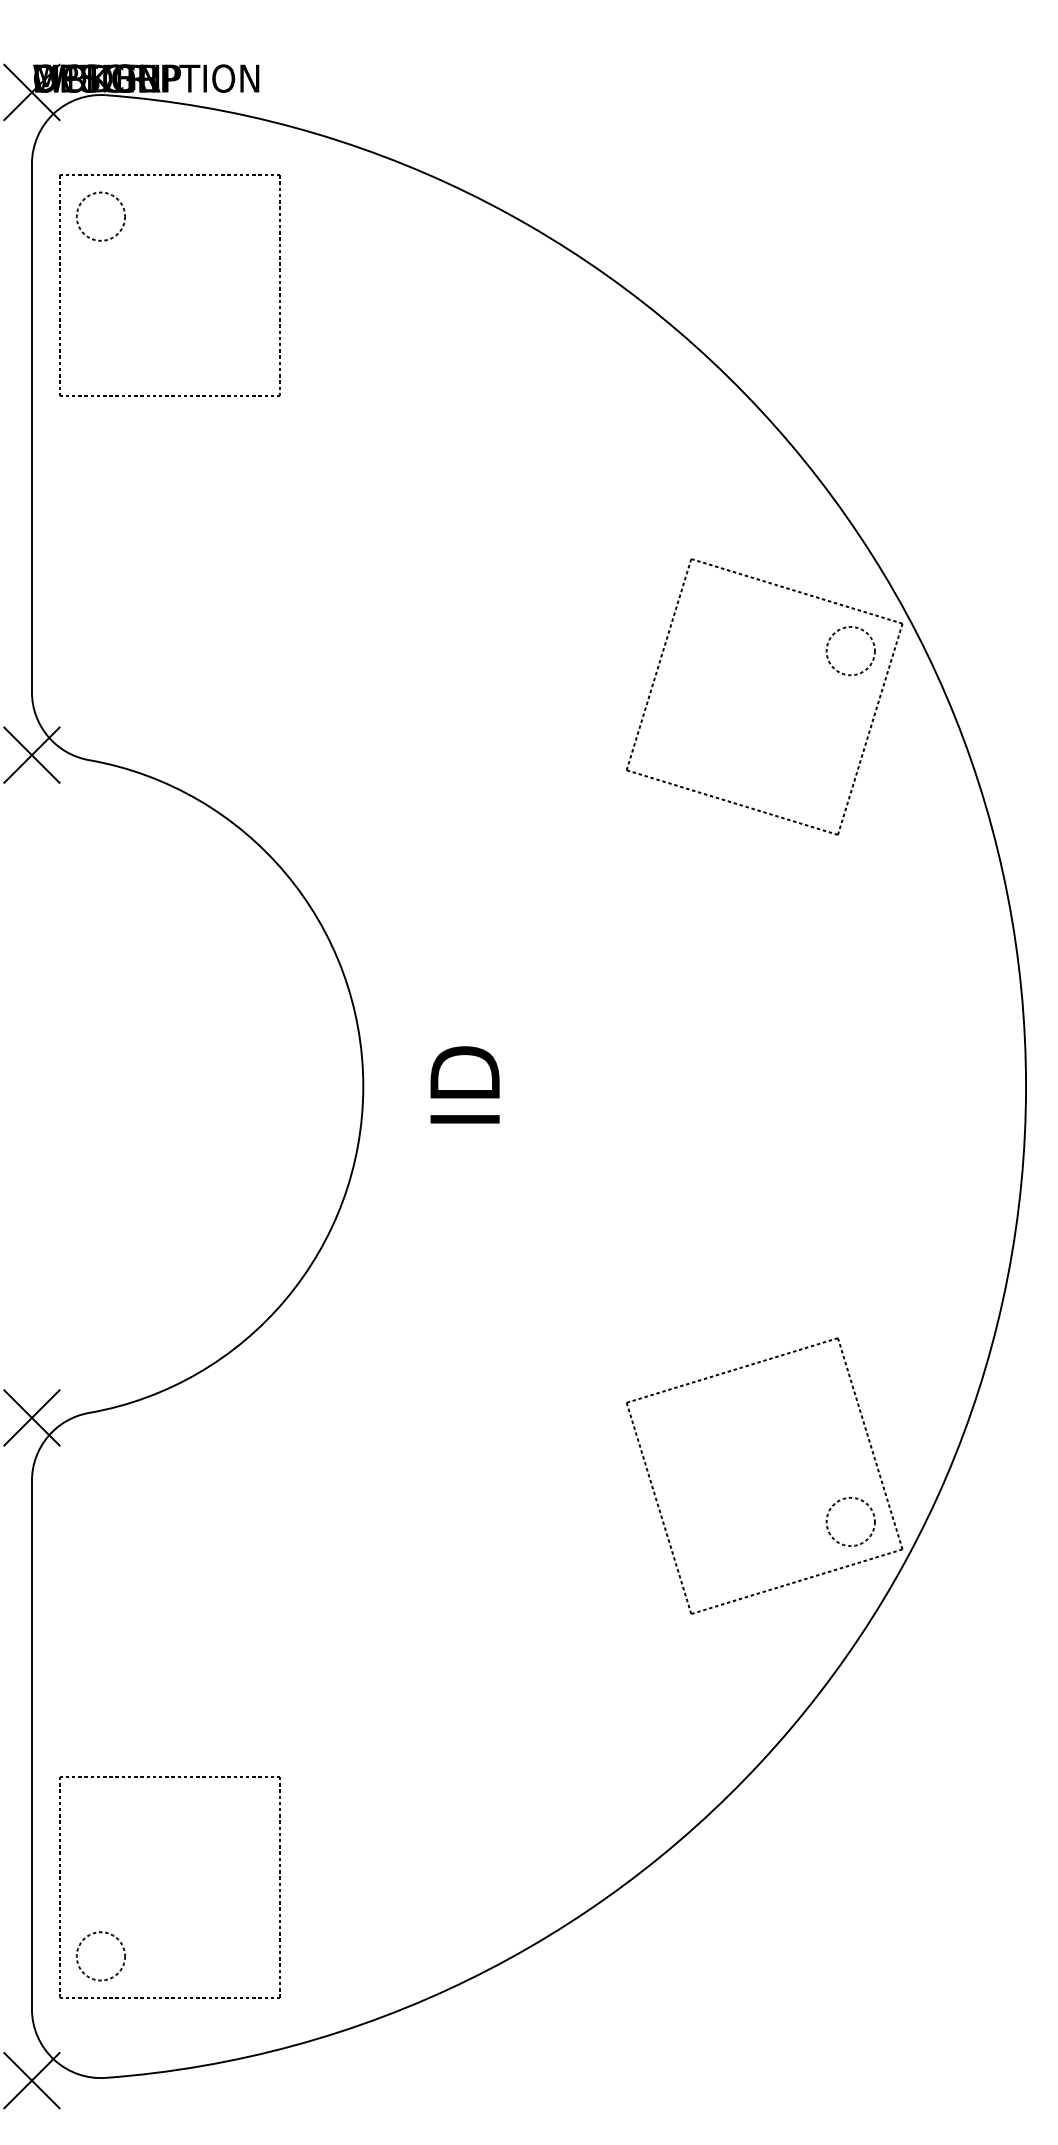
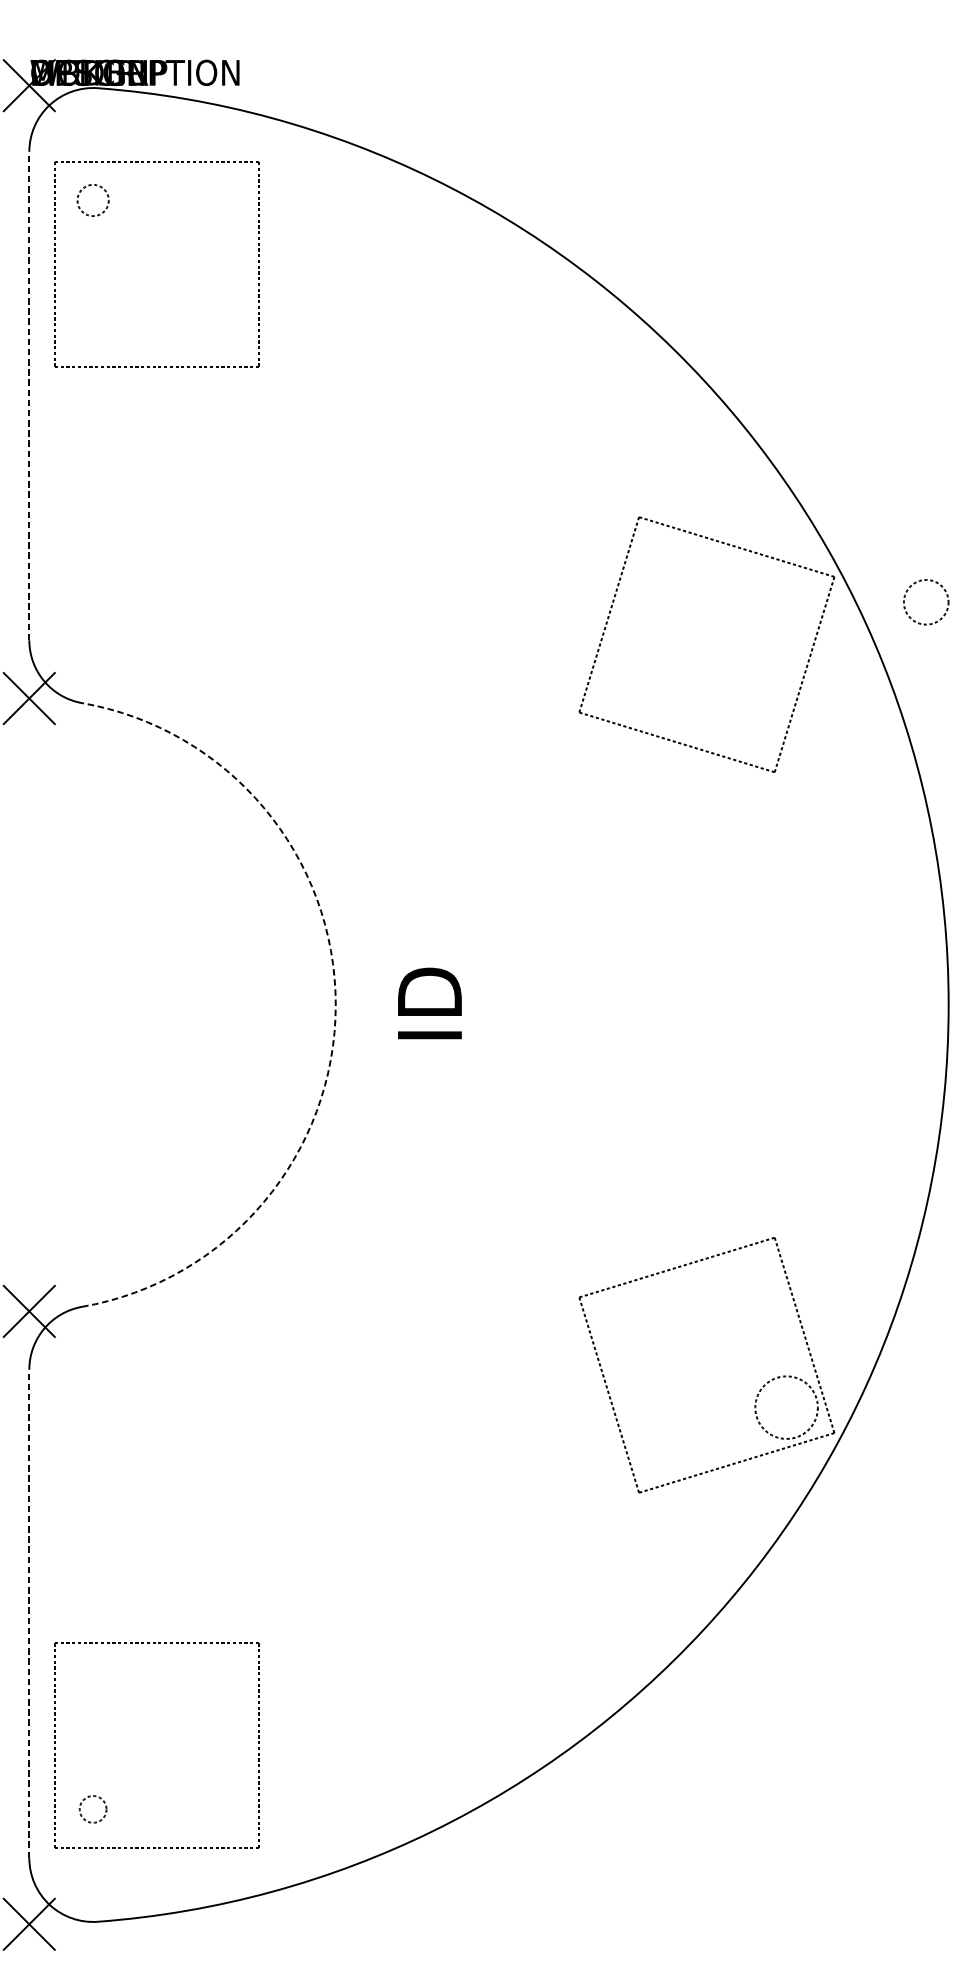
circle: (100, 216) -> (92, 200), size x0.7
line: (31, 427) -> (28, 395), solid -> dashed
circle: (850, 651) -> (925, 602), moved
arc: (363, 1086) -> (335, 1004), solid -> dashed
circle: (850, 1521) -> (786, 1407), size x1.4
line: (31, 1744) -> (28, 1613), solid -> dashed
circle: (100, 1956) -> (92, 1809), size x0.6

